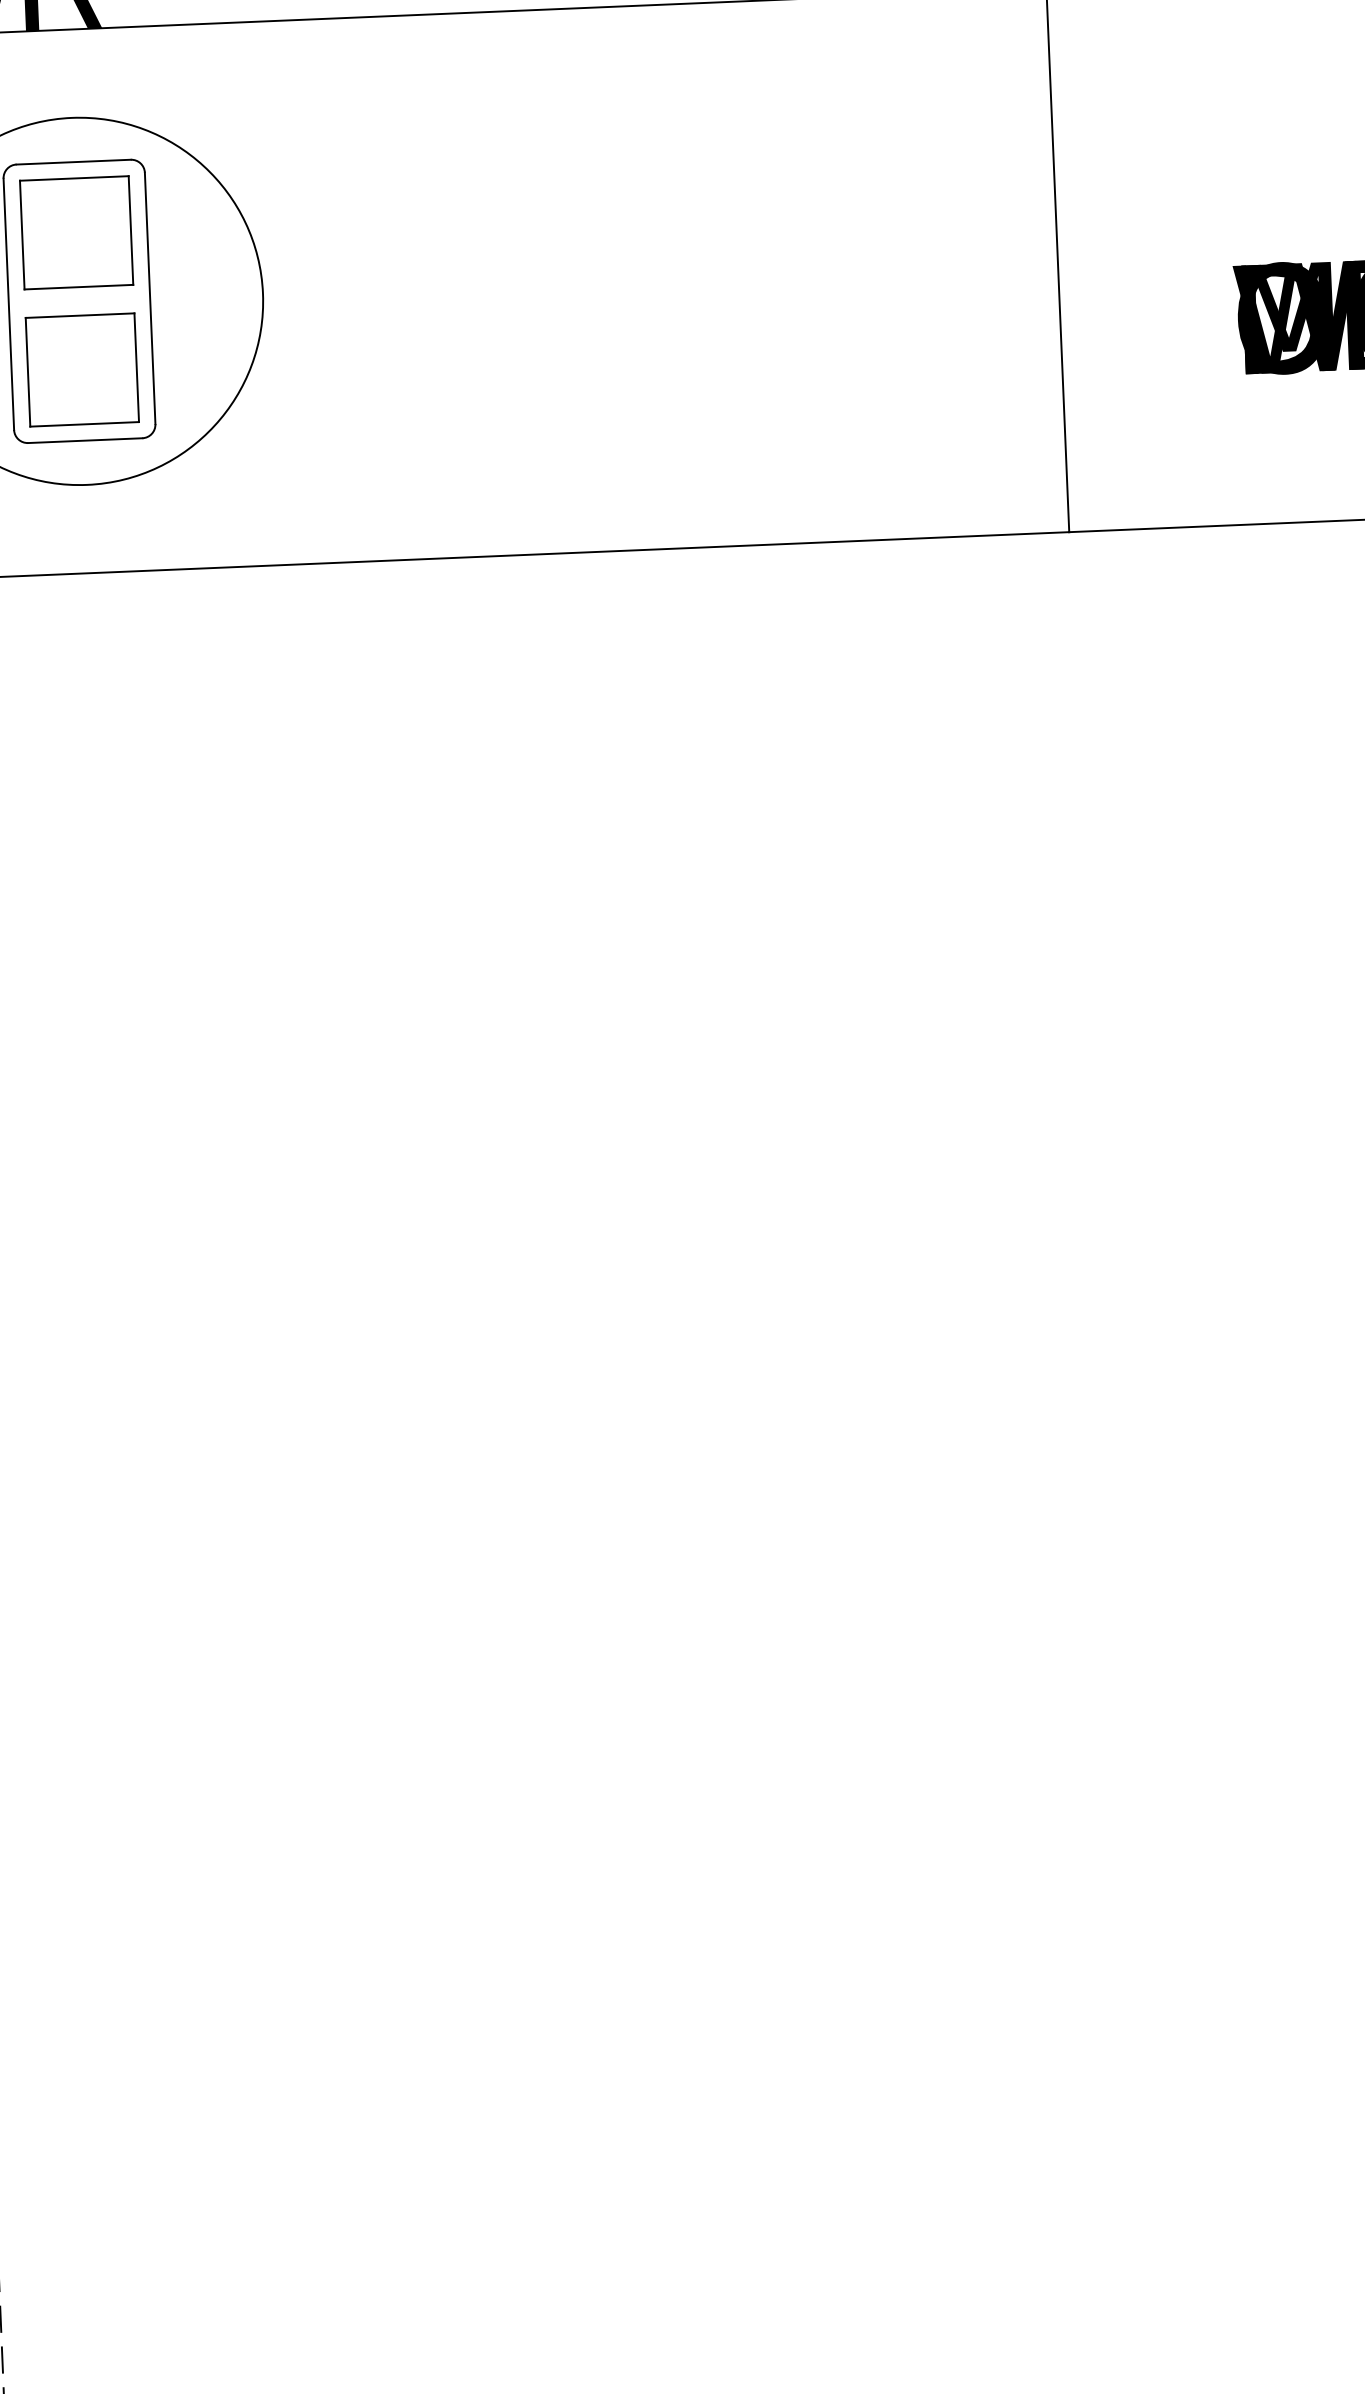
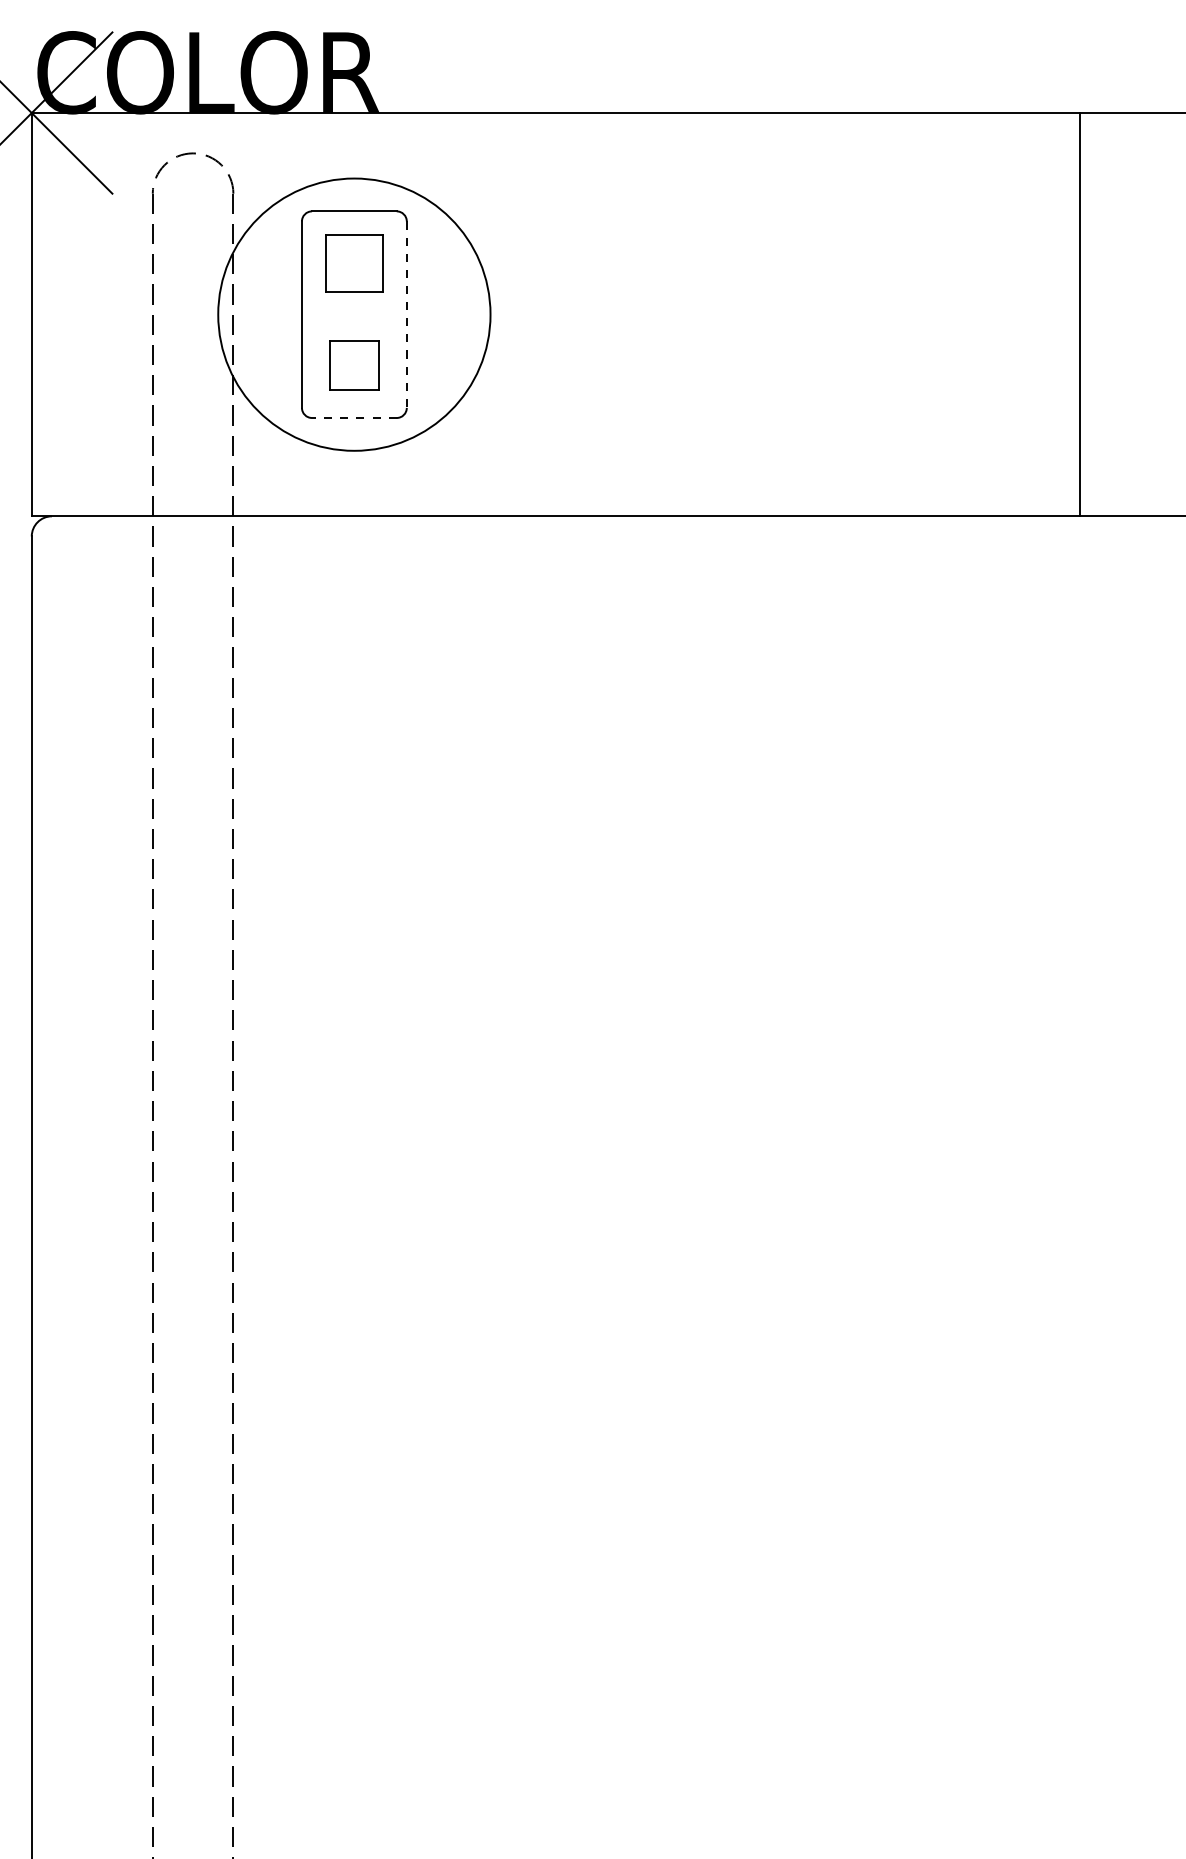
part: (76, 232) -> (354, 263), size x0.7
line: (149, 299) -> (406, 315), solid -> dashed
part: (82, 369) -> (354, 365), size x0.6
line: (84, 441) -> (353, 418), solid -> dashed

